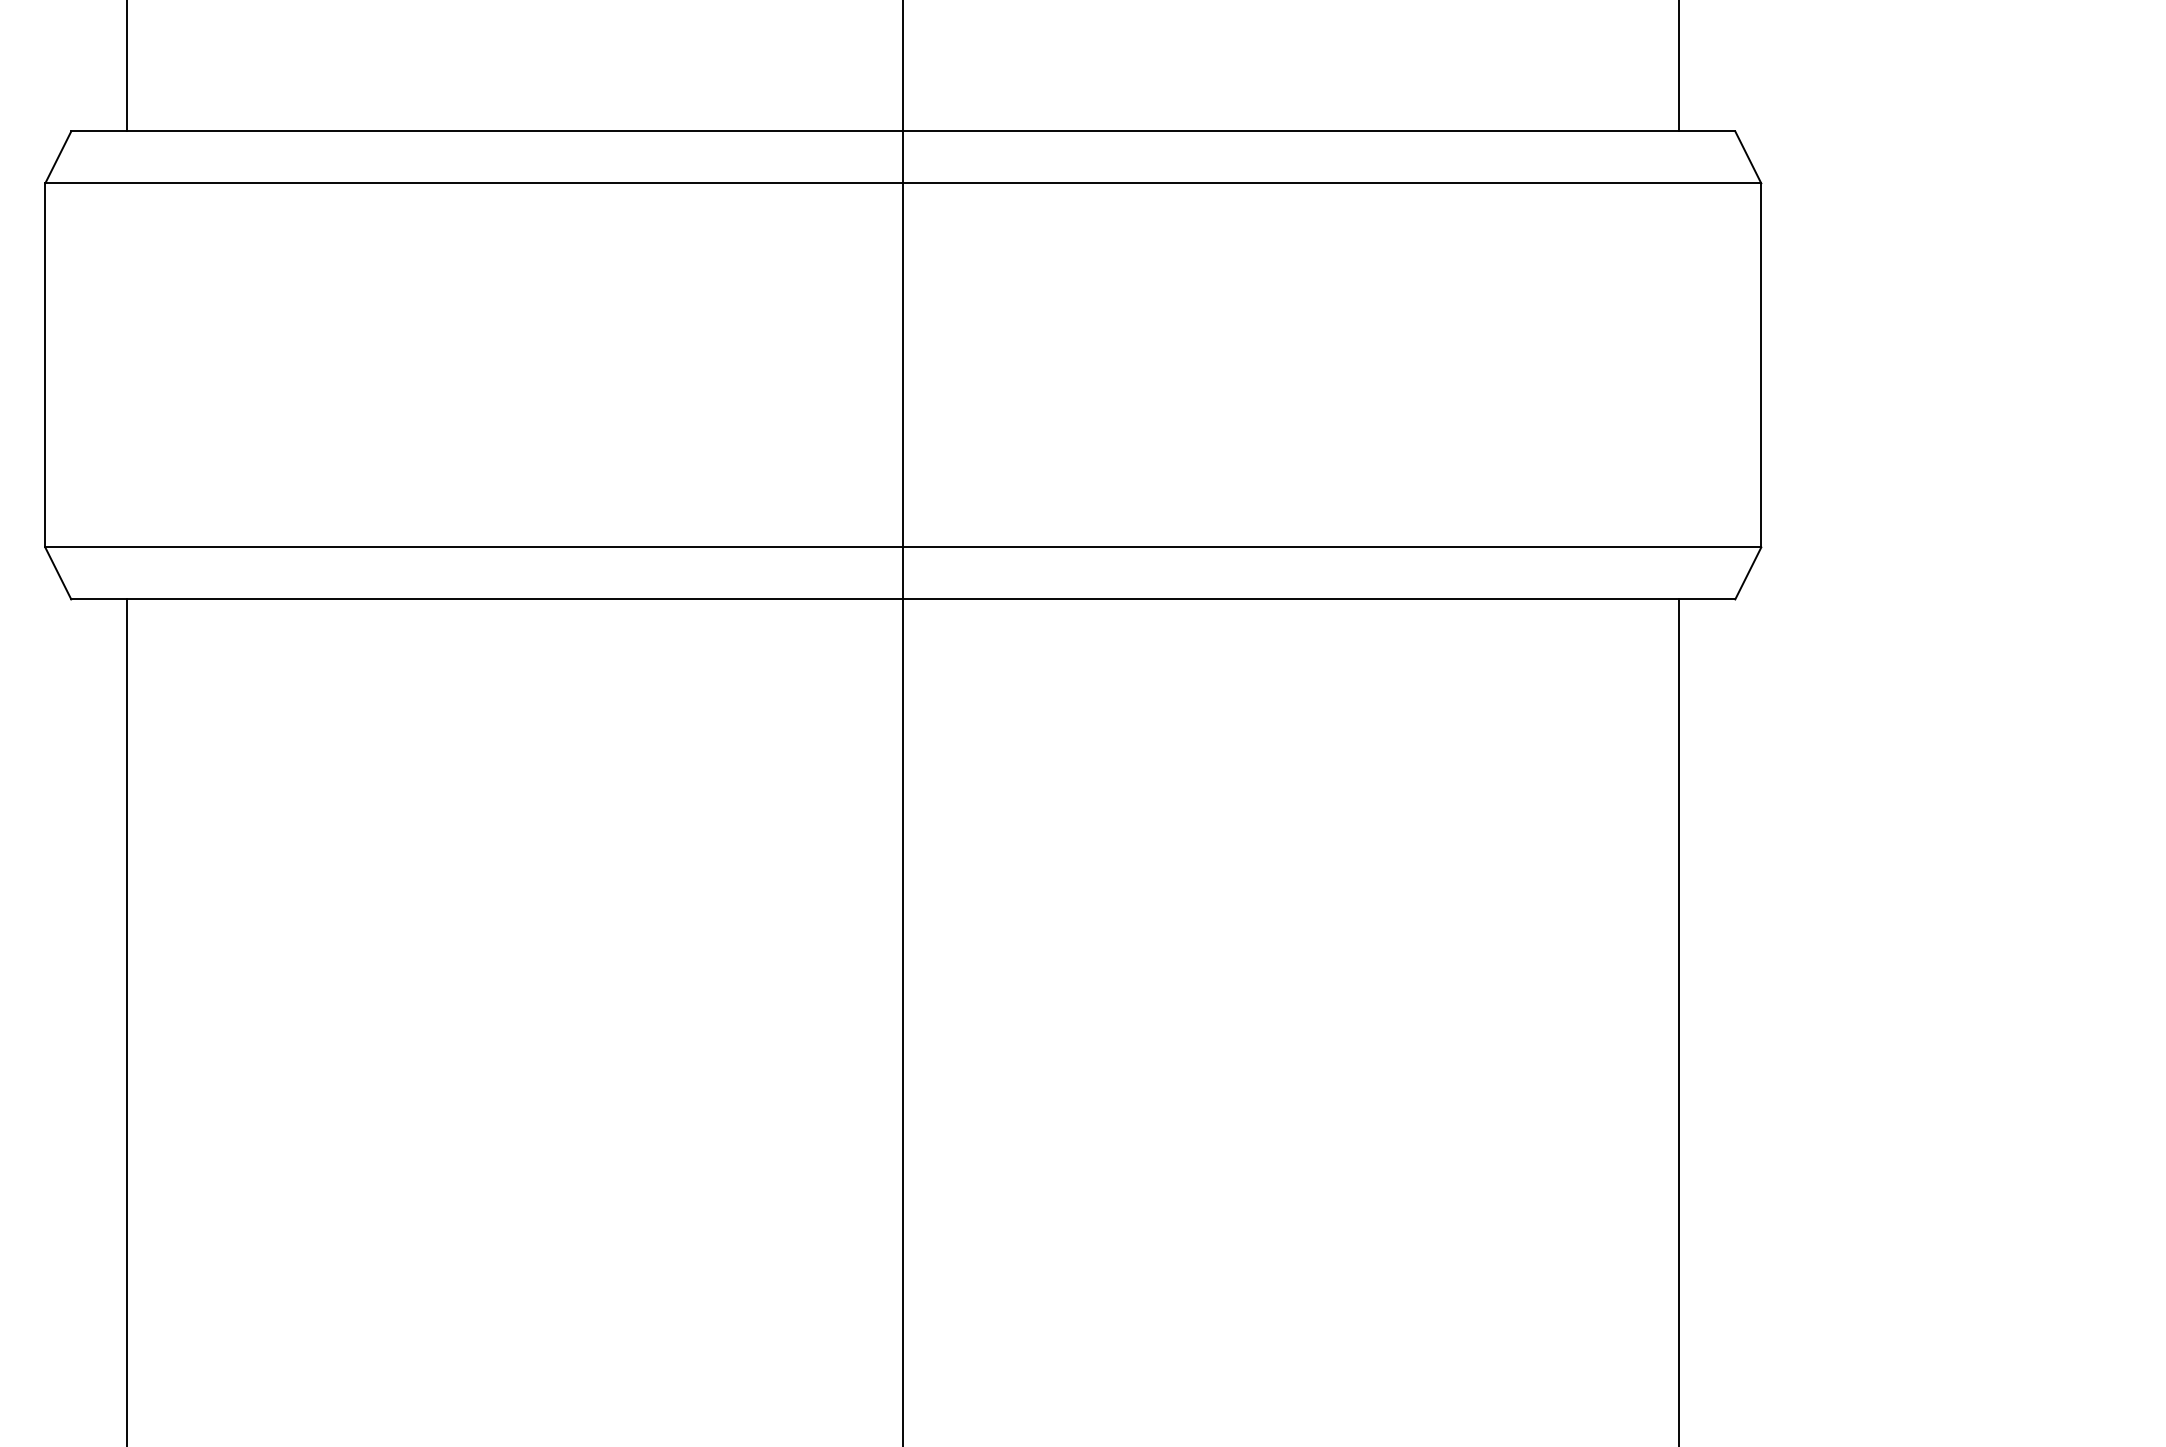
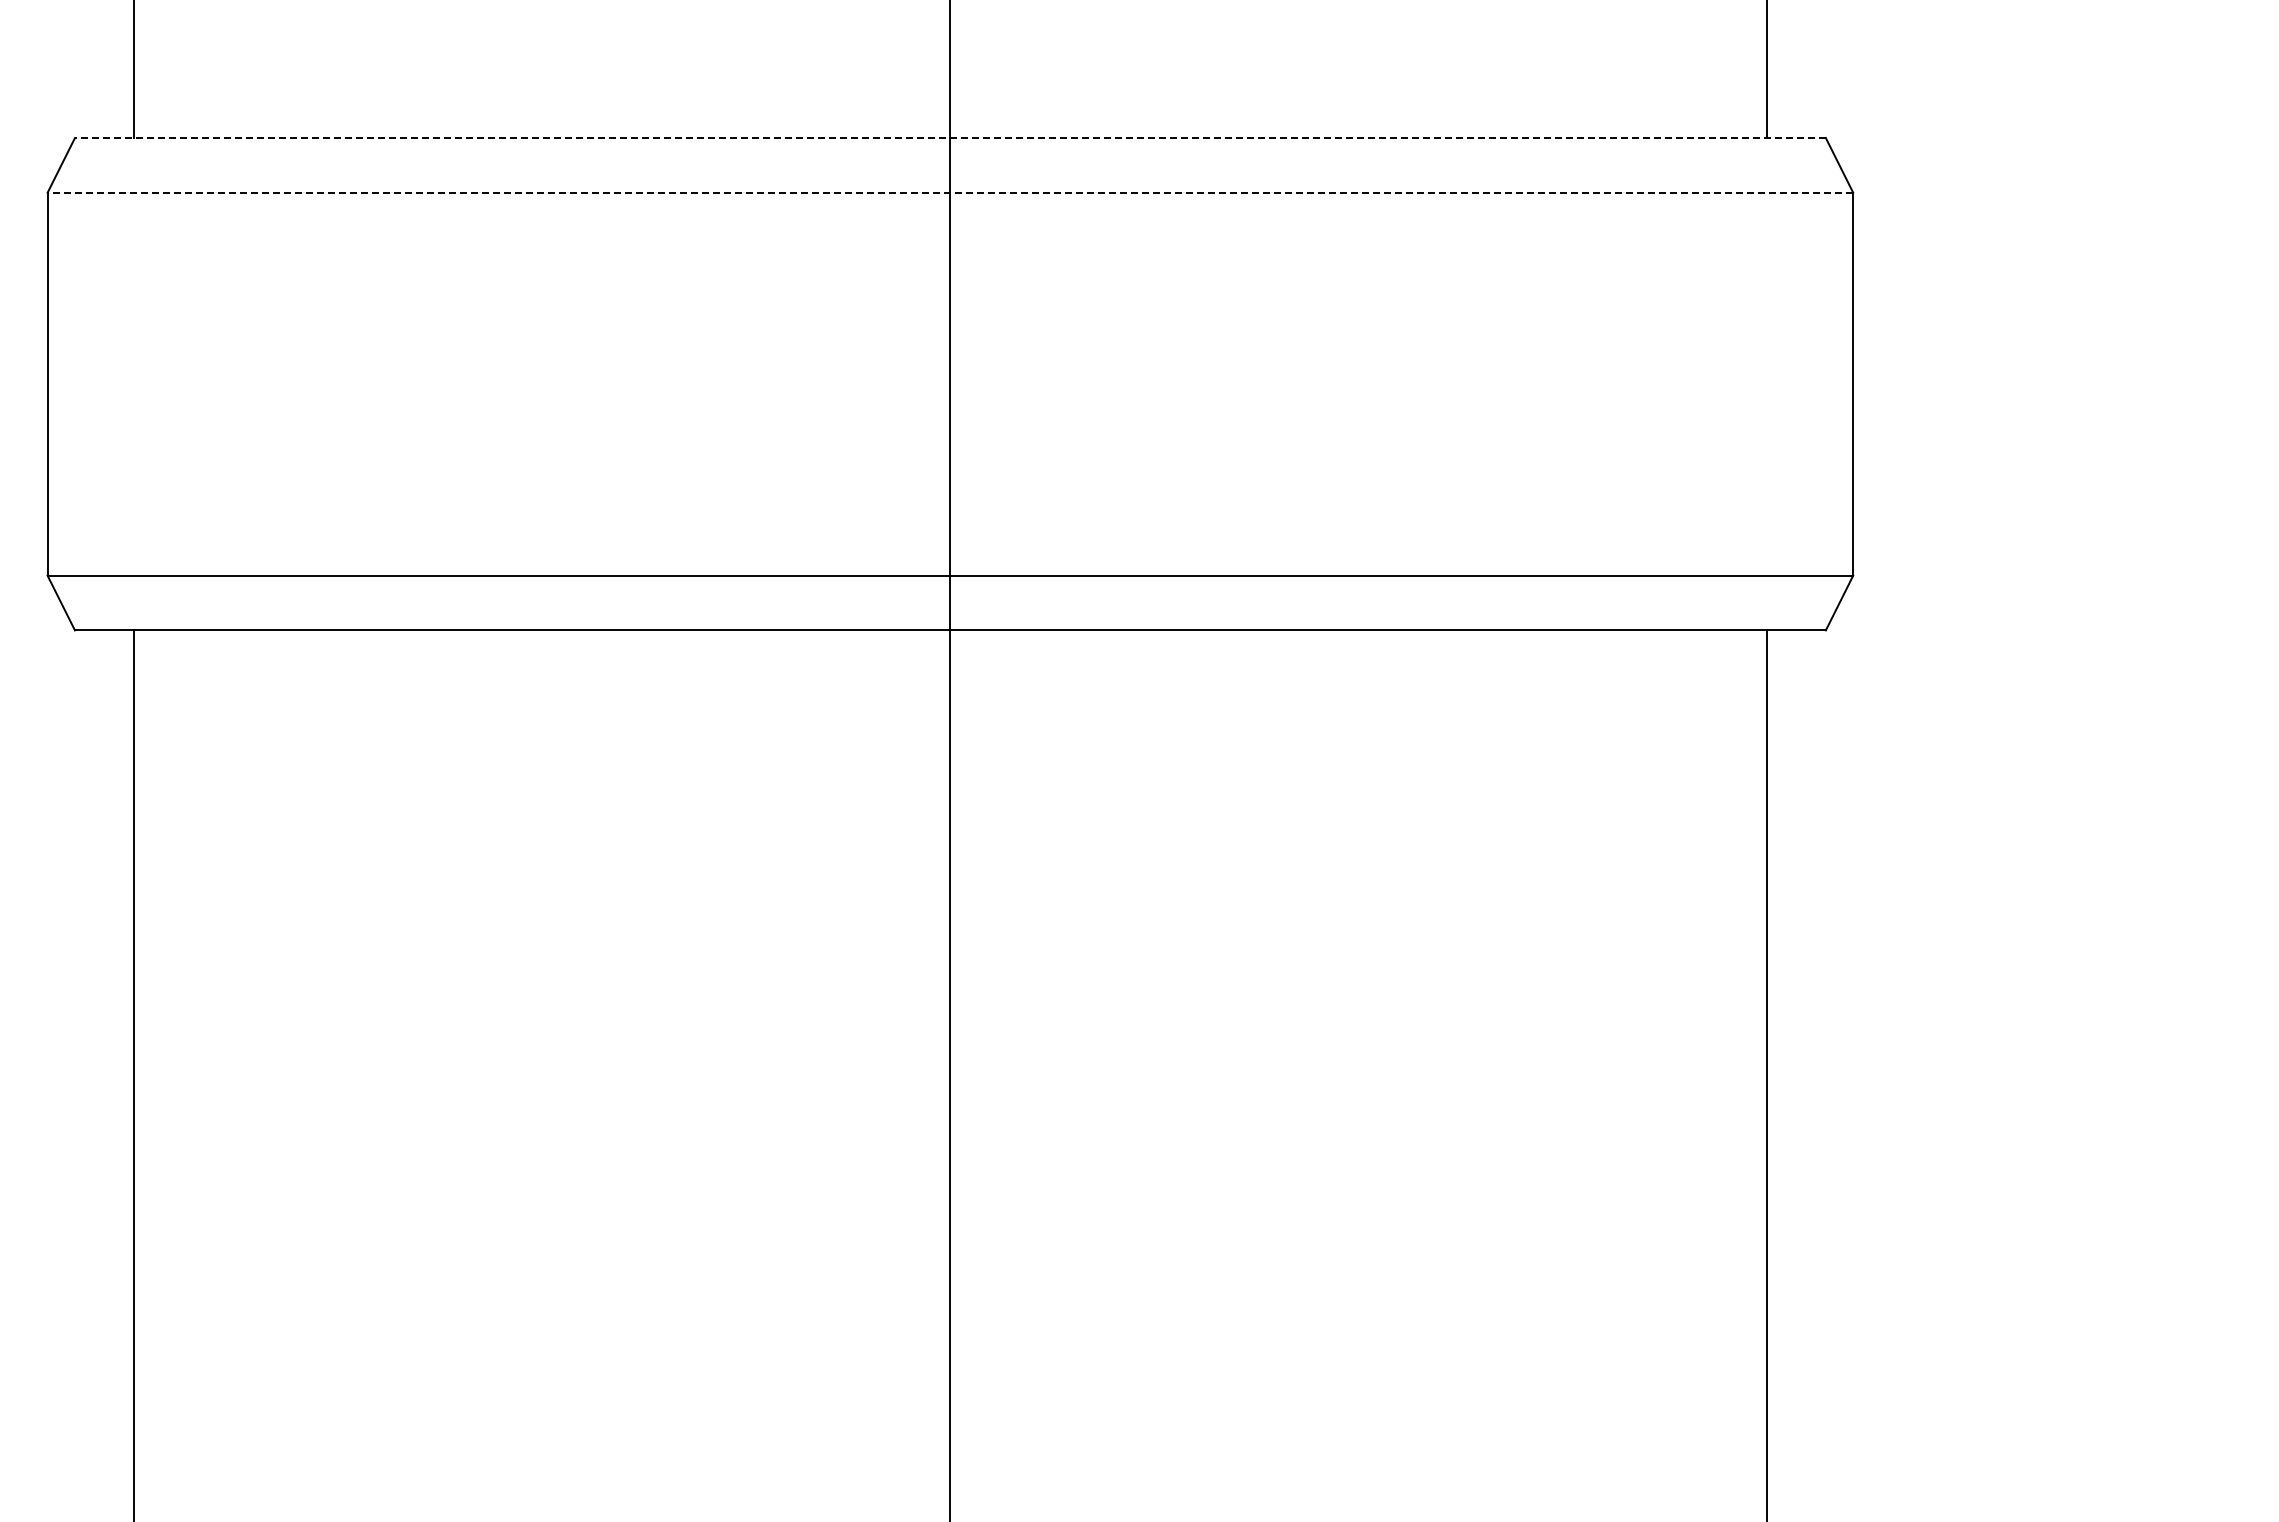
line: (902, 131) -> (949, 138), solid -> dashed
line: (903, 183) -> (950, 192), solid -> dashed

